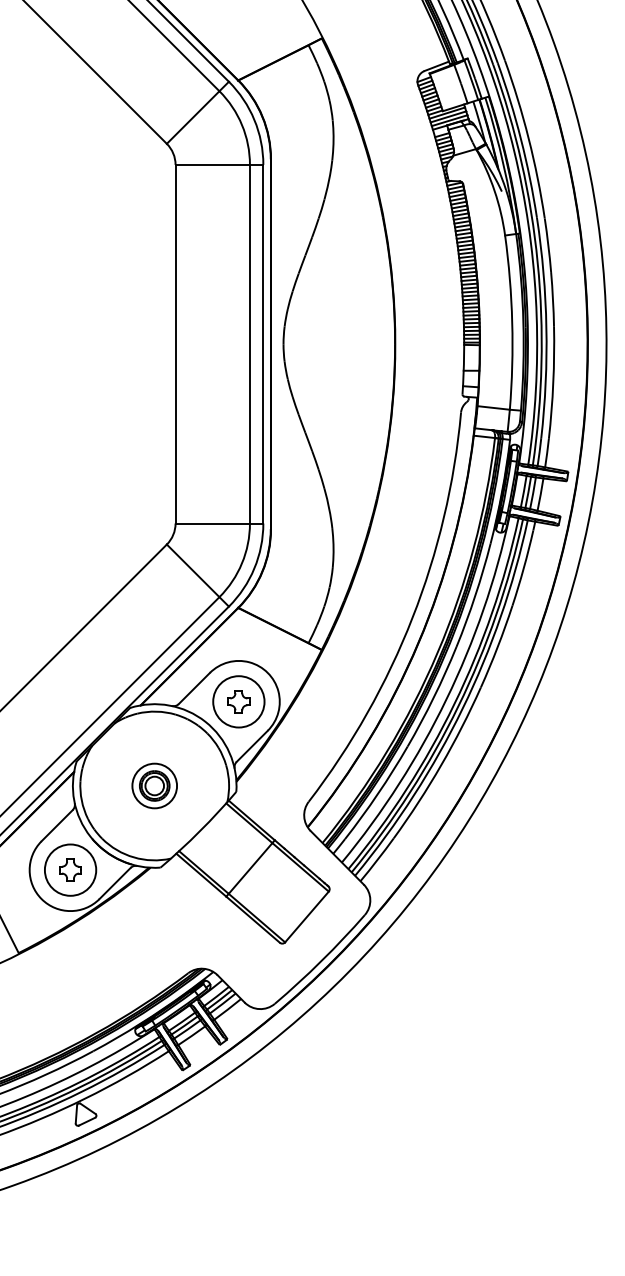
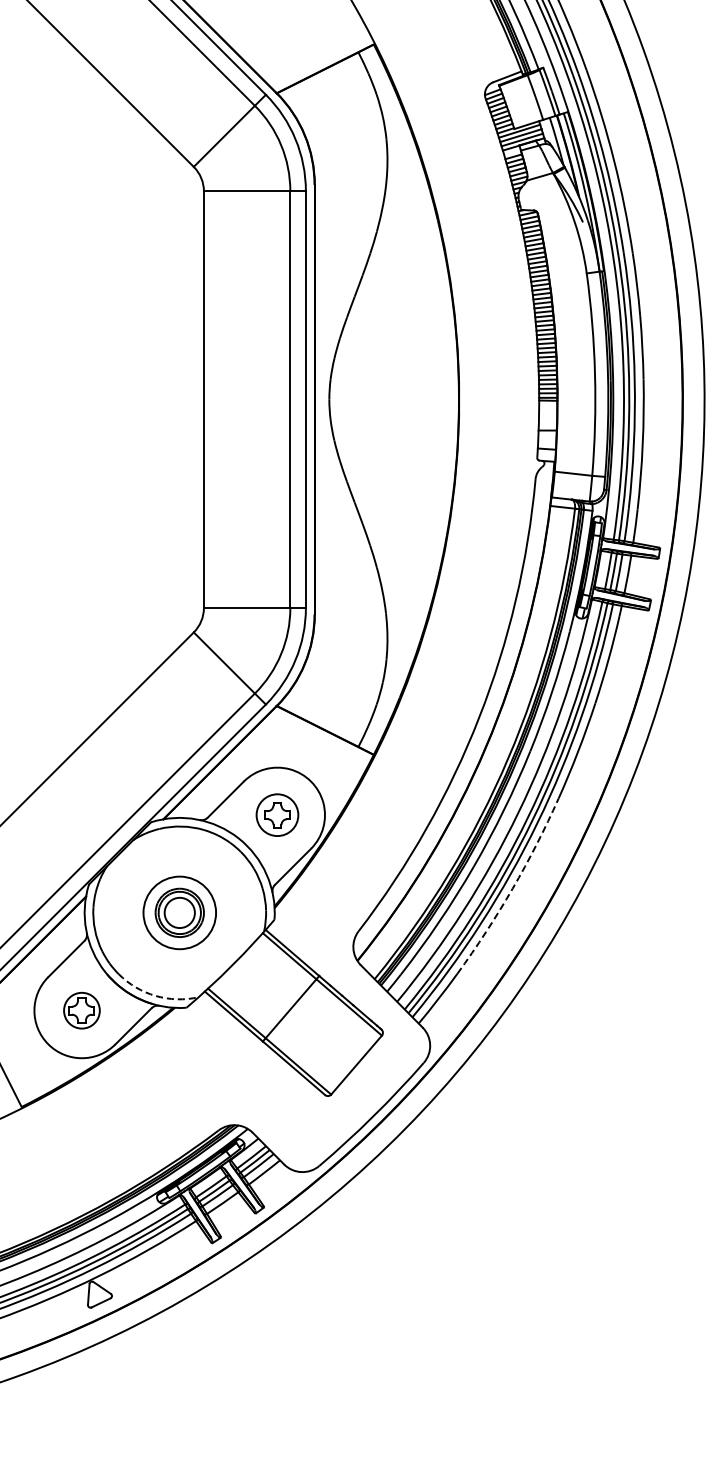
circle: (238, 701) -> (277, 814), size x0.7
arc: (441, 764) -> (512, 888), solid -> dashed
part: (154, 785) -> (179, 912), size x1.4
arc: (133, 857) -> (155, 995), solid -> dashed
circle: (70, 869) -> (81, 1010), size x0.6

